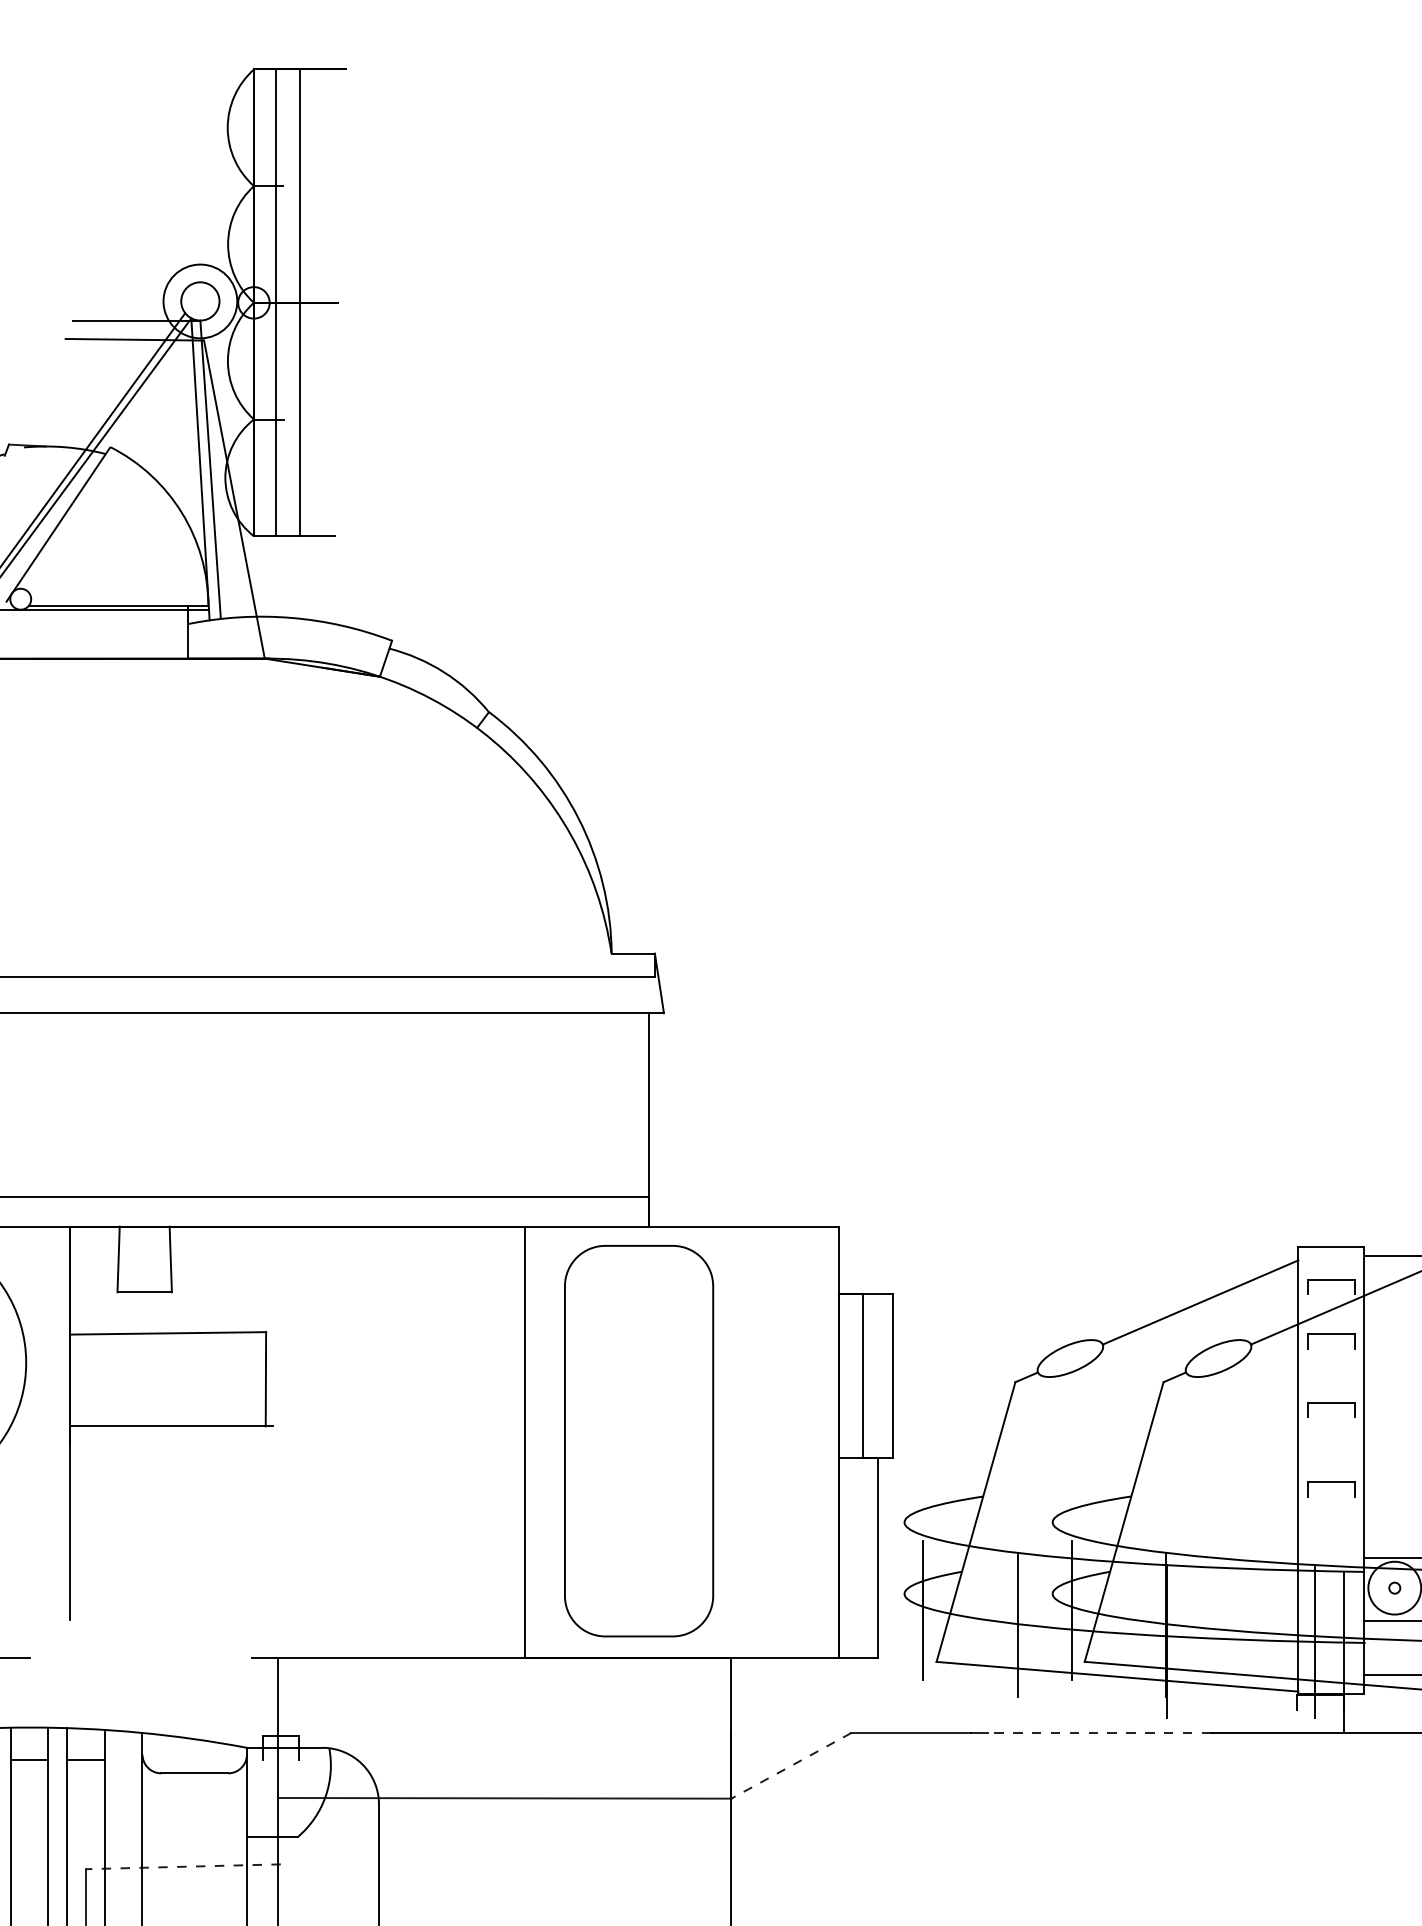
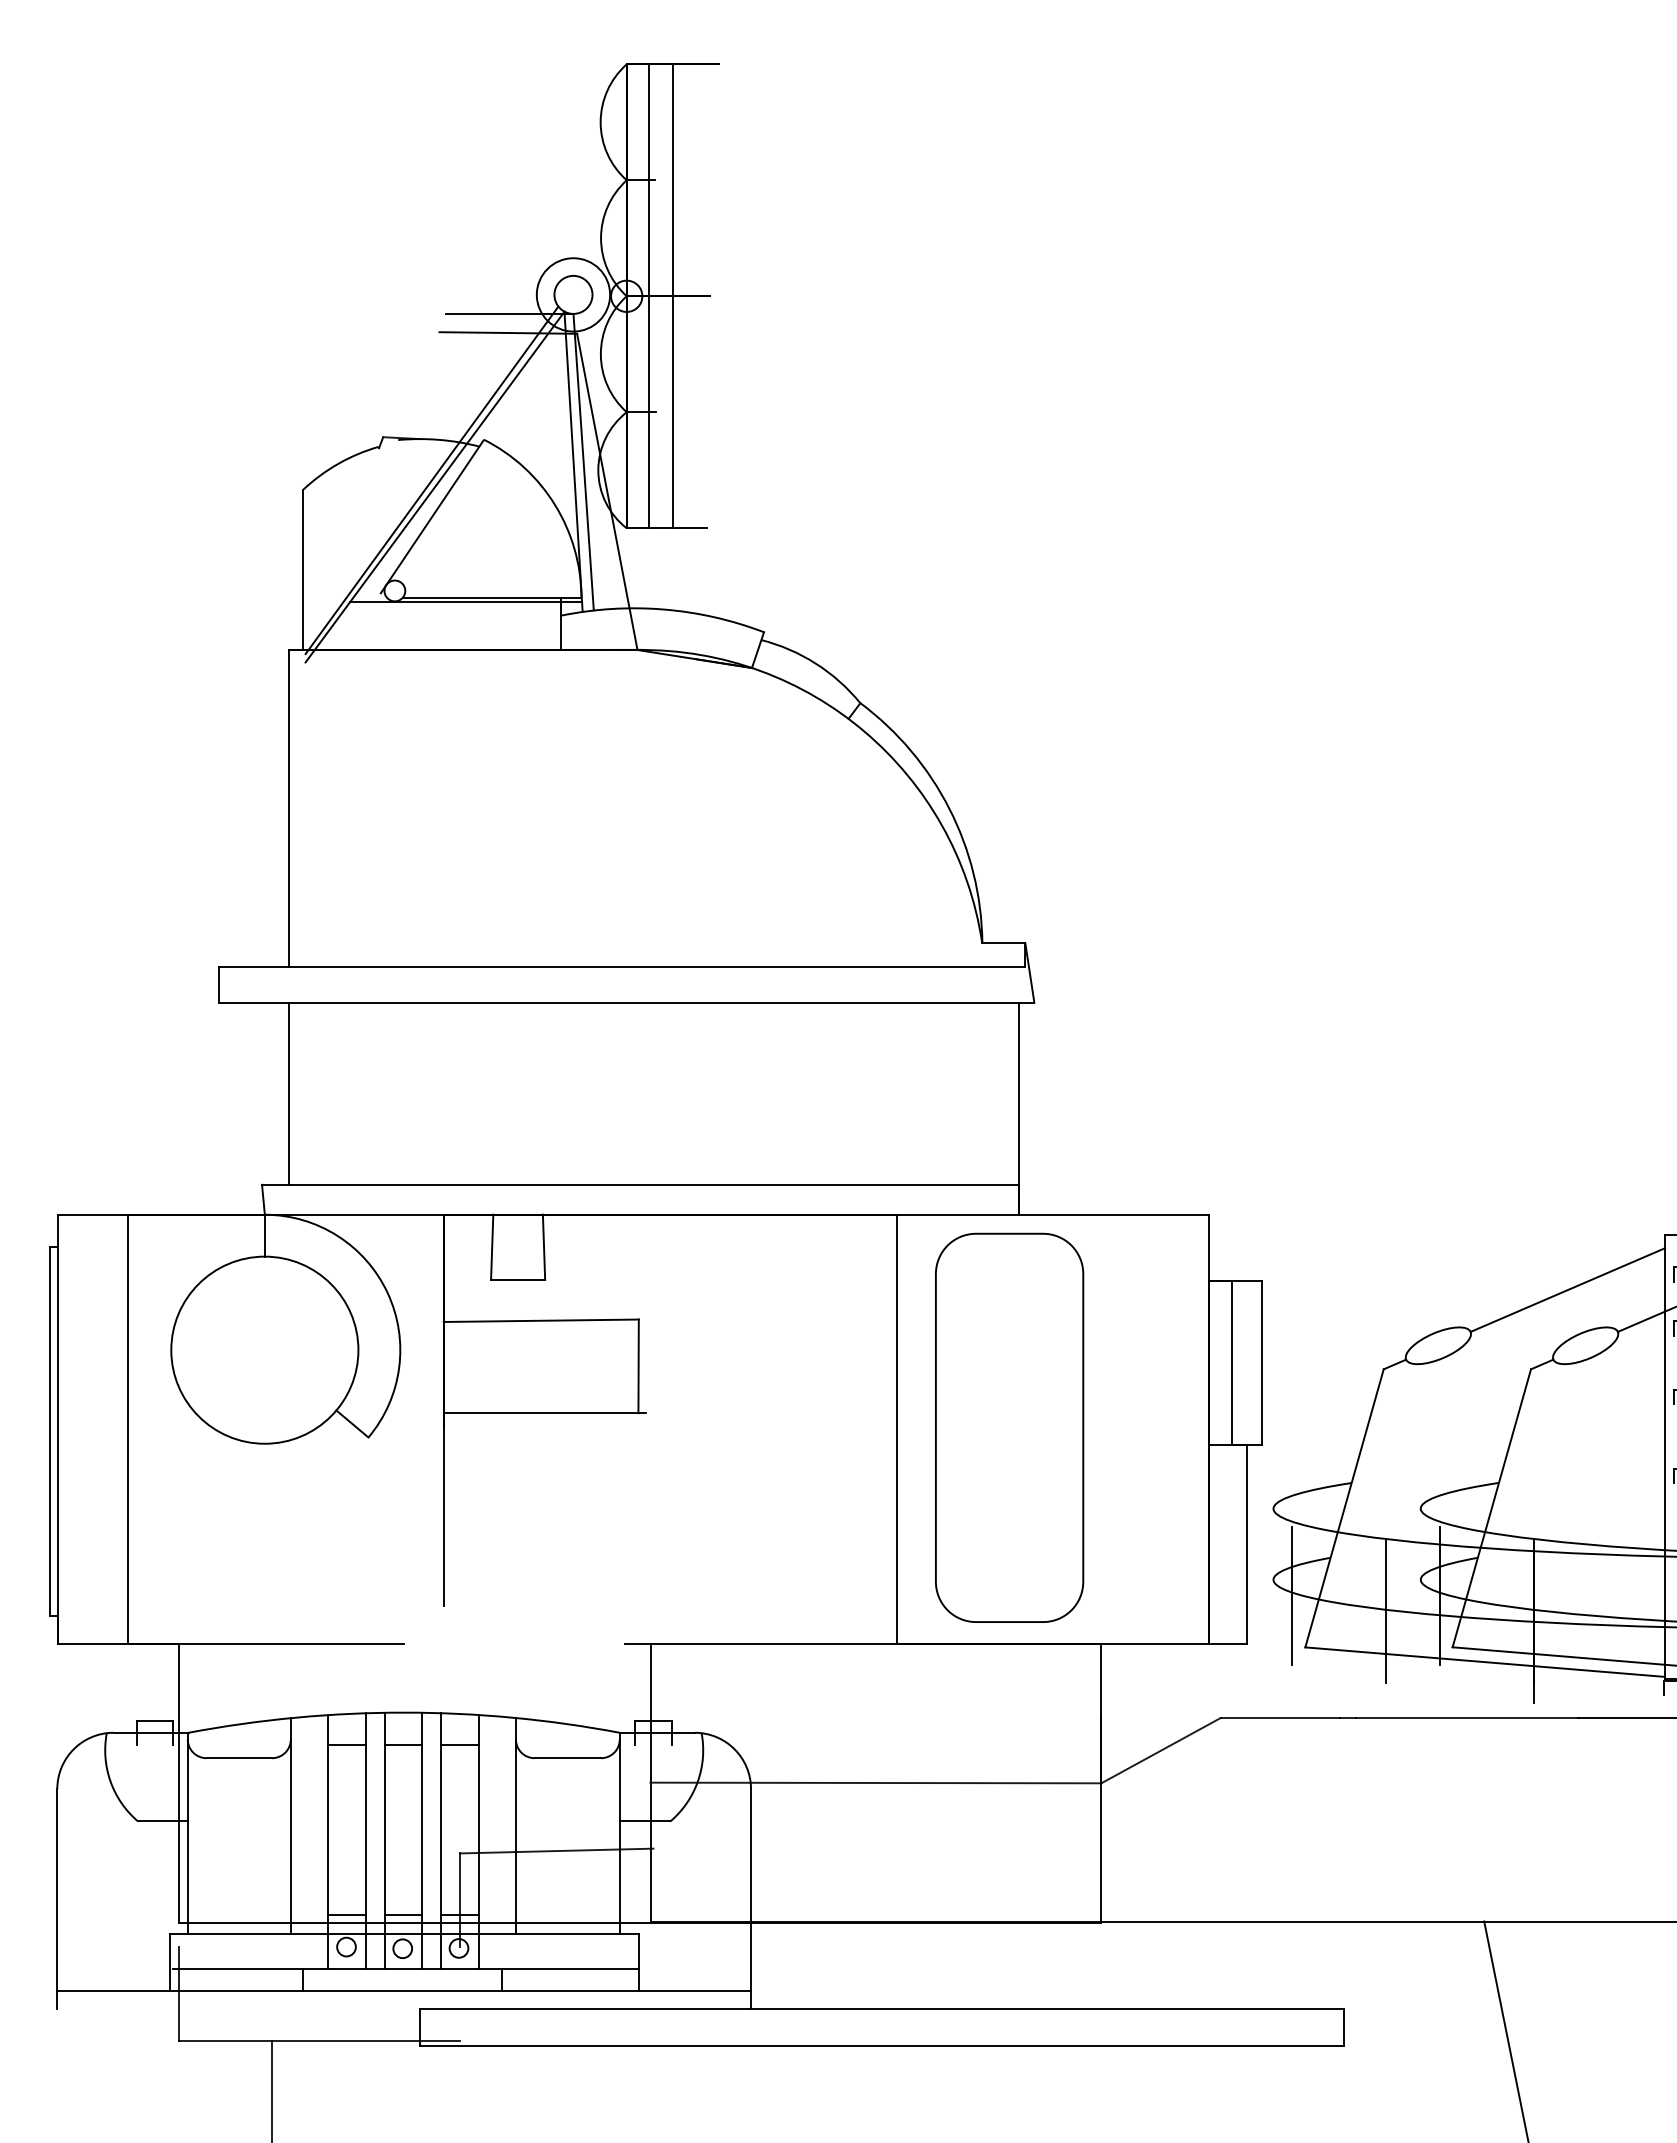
line: (1098, 1733) -> (1466, 1718), dashed -> solid
line: (790, 1765) -> (1160, 1750), dashed -> solid
line: (183, 1867) -> (556, 1851), dashed -> solid

